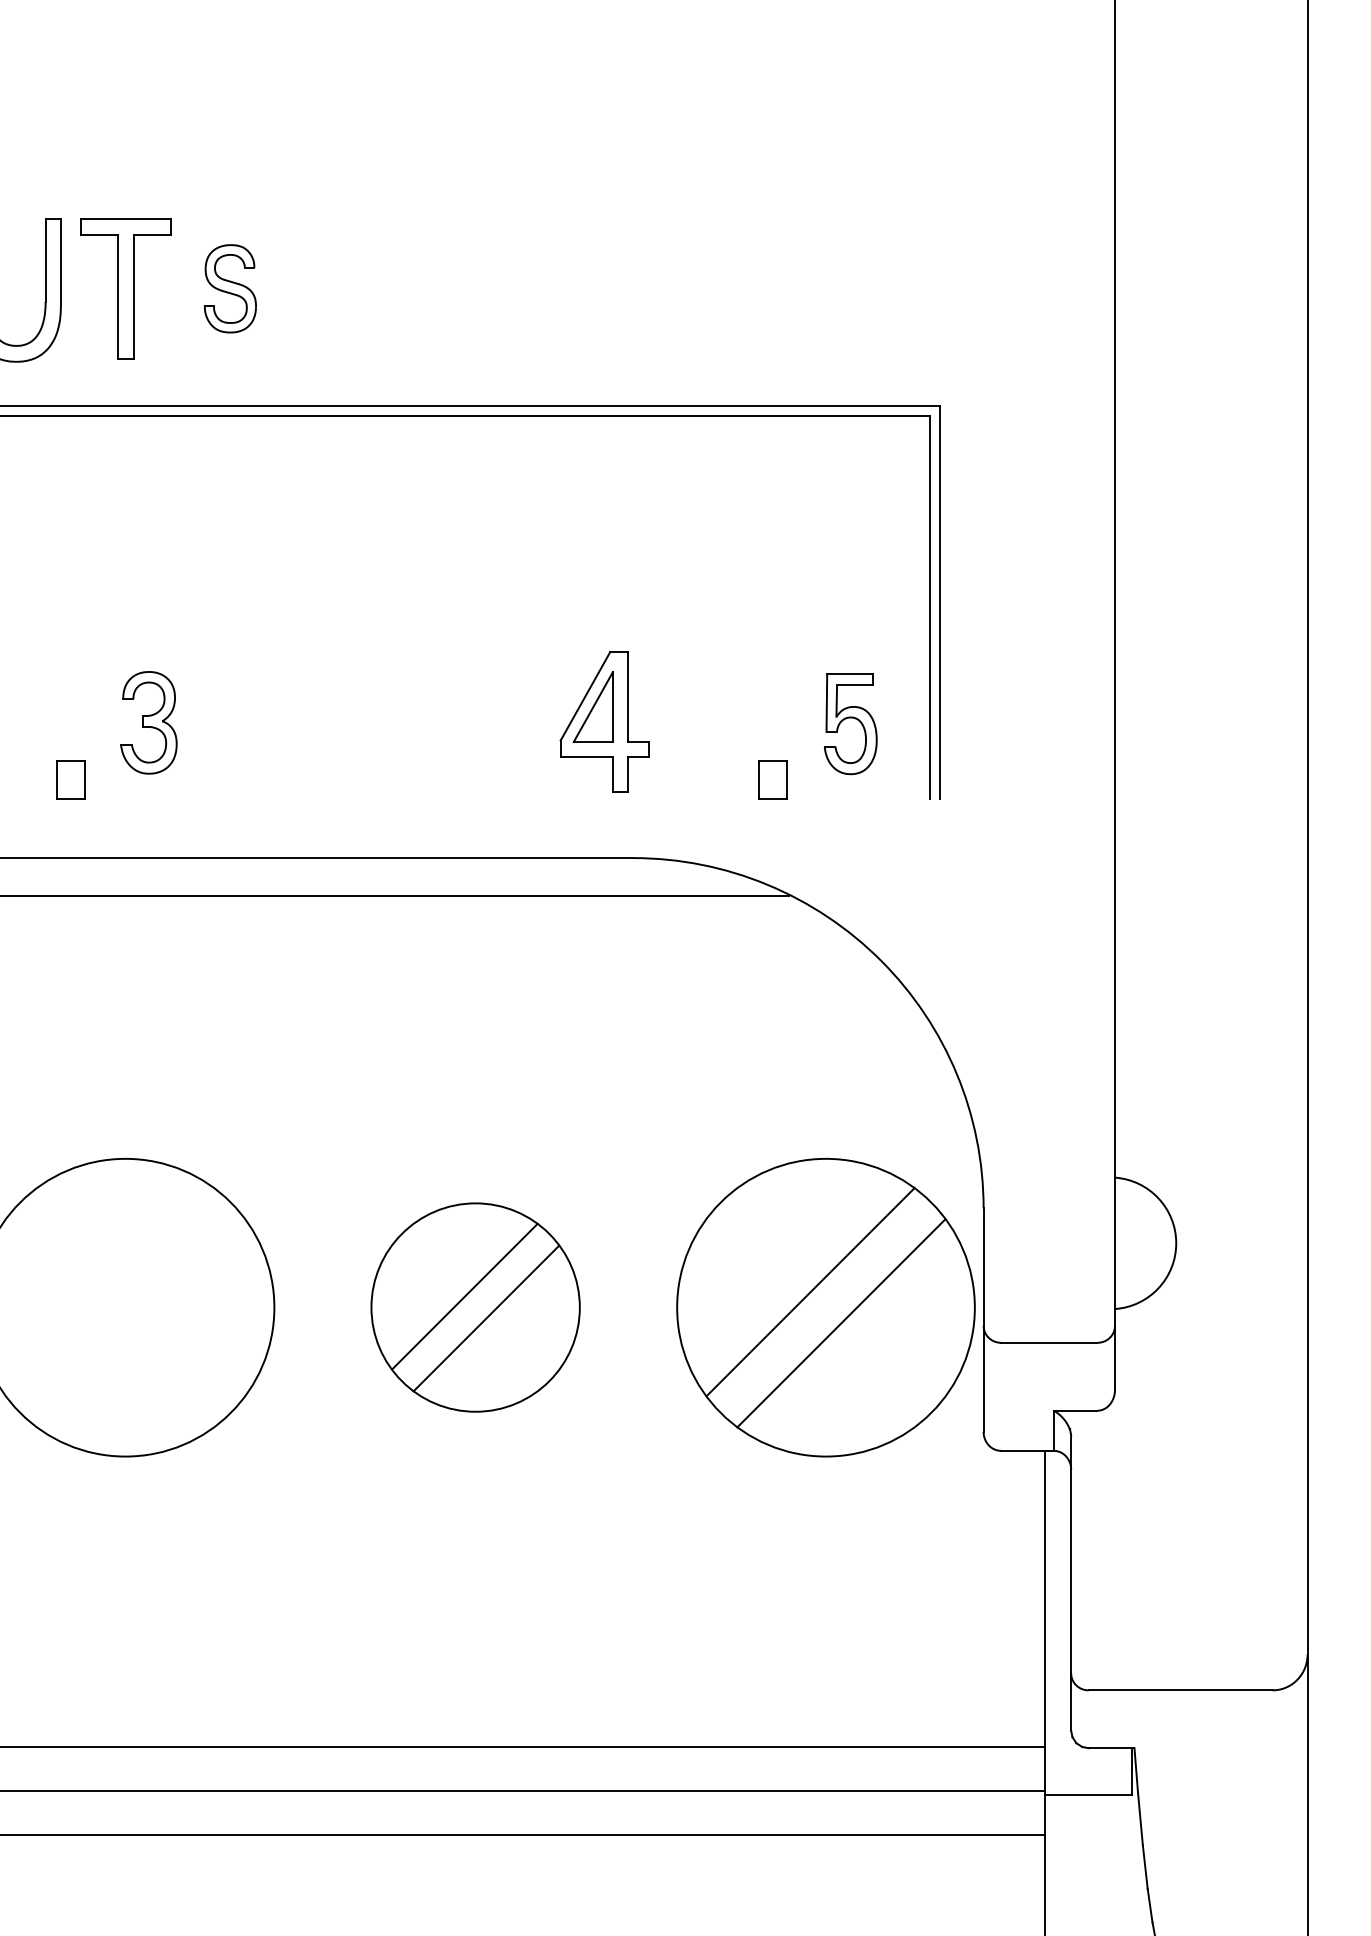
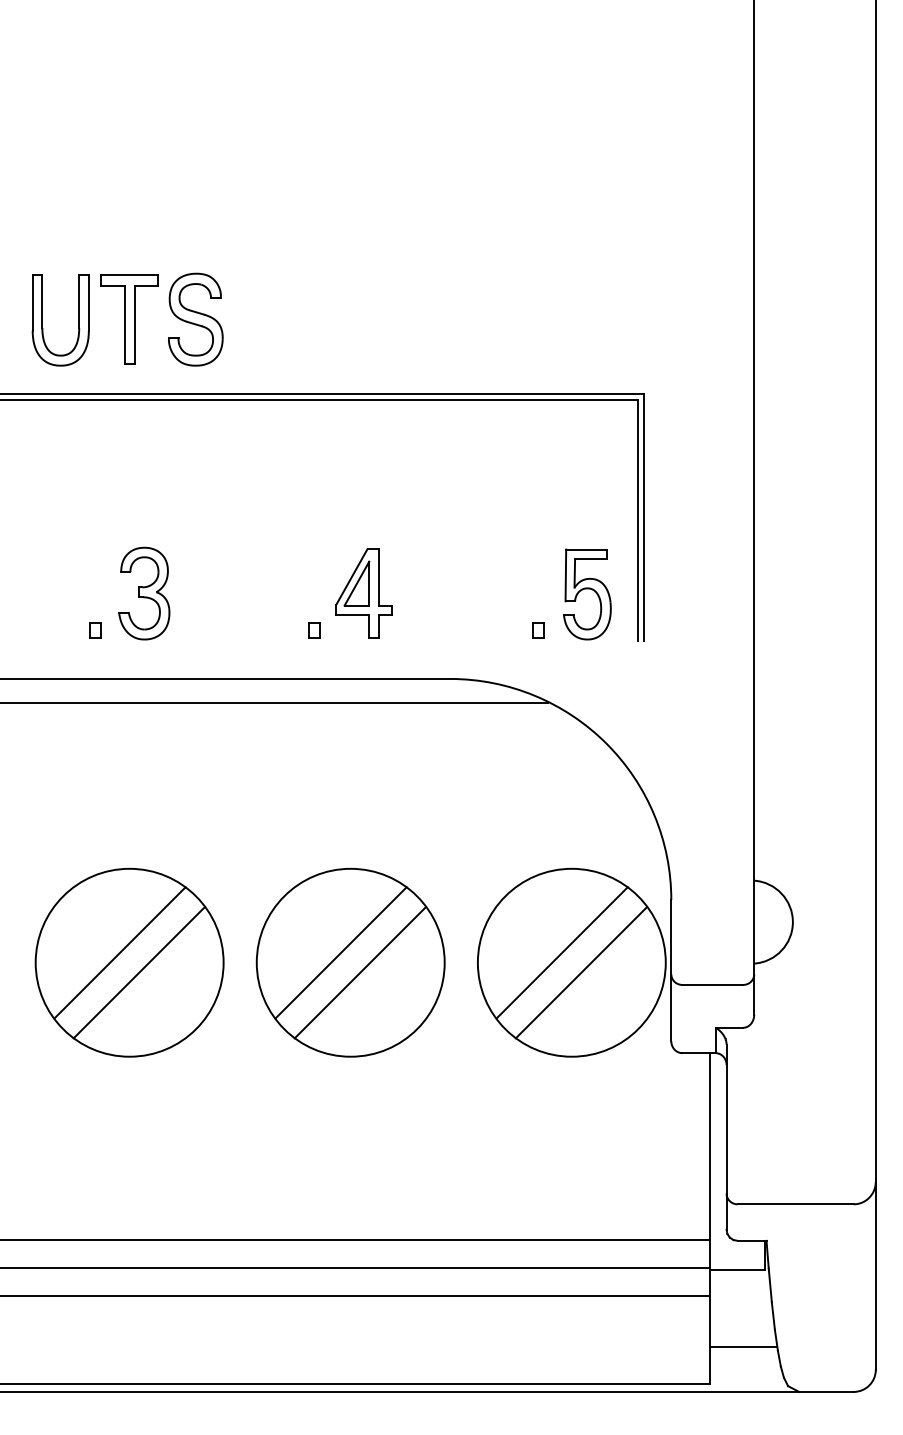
part: (229, 288) -> (195, 319), size x1.67
part: (149, 722) -> (144, 593), size x1.43
part: (603, 722) -> (363, 593), moved
part: (850, 724) -> (587, 594), size x1.43
part: (71, 781) -> (95, 630), size x0.62
part: (418, 781) -> (314, 630), added
part: (773, 781) -> (538, 630), size x0.62
line: (109, 1291) -> (119, 952), added
part: (475, 1307) -> (350, 962), size x1.43
line: (139, 1323) -> (138, 972), added
line: (1097, 1915) -> (743, 1346), added

